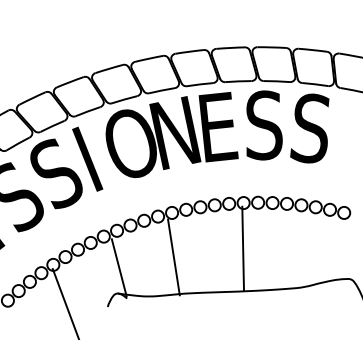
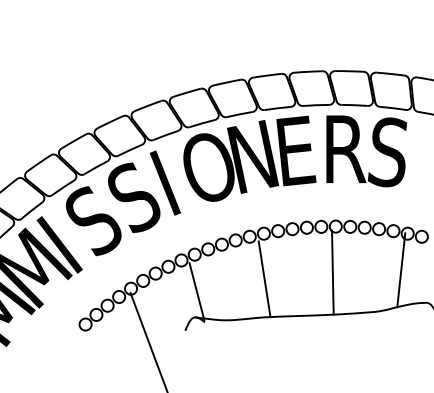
text: (267, 125) -> (345, 149), S -> R
line: (323, 246) -> (401, 270), added
line: (242, 248) -> (332, 272), moved
line: (173, 257) -> (264, 279), moved

